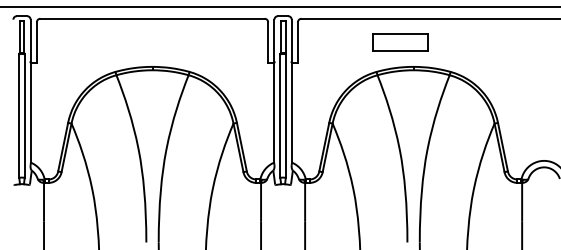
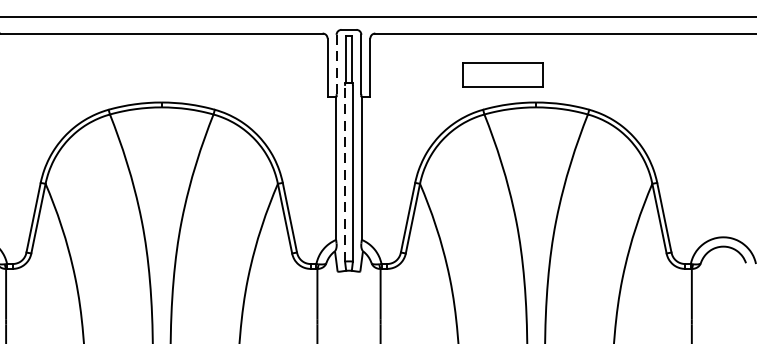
line: (274, 40) -> (336, 64), solid -> dashed
part: (400, 42) -> (503, 74), moved
line: (280, 116) -> (345, 173), solid -> dashed

